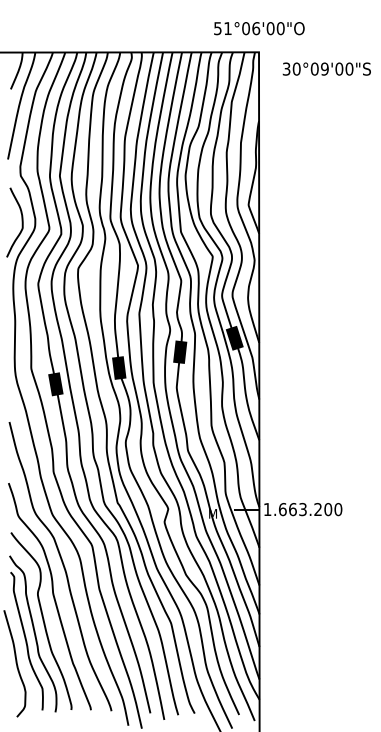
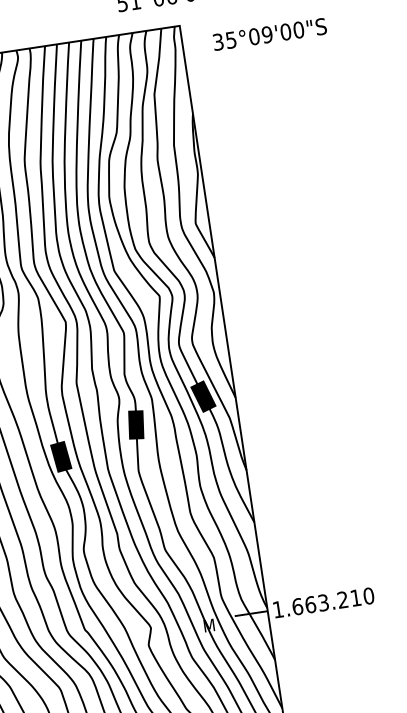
text: (296, 68) -> (230, 39), 30°09'00"S -> 35°09'00"S
text: (328, 509) -> (356, 597), 1.663.200 -> 1.663.210

